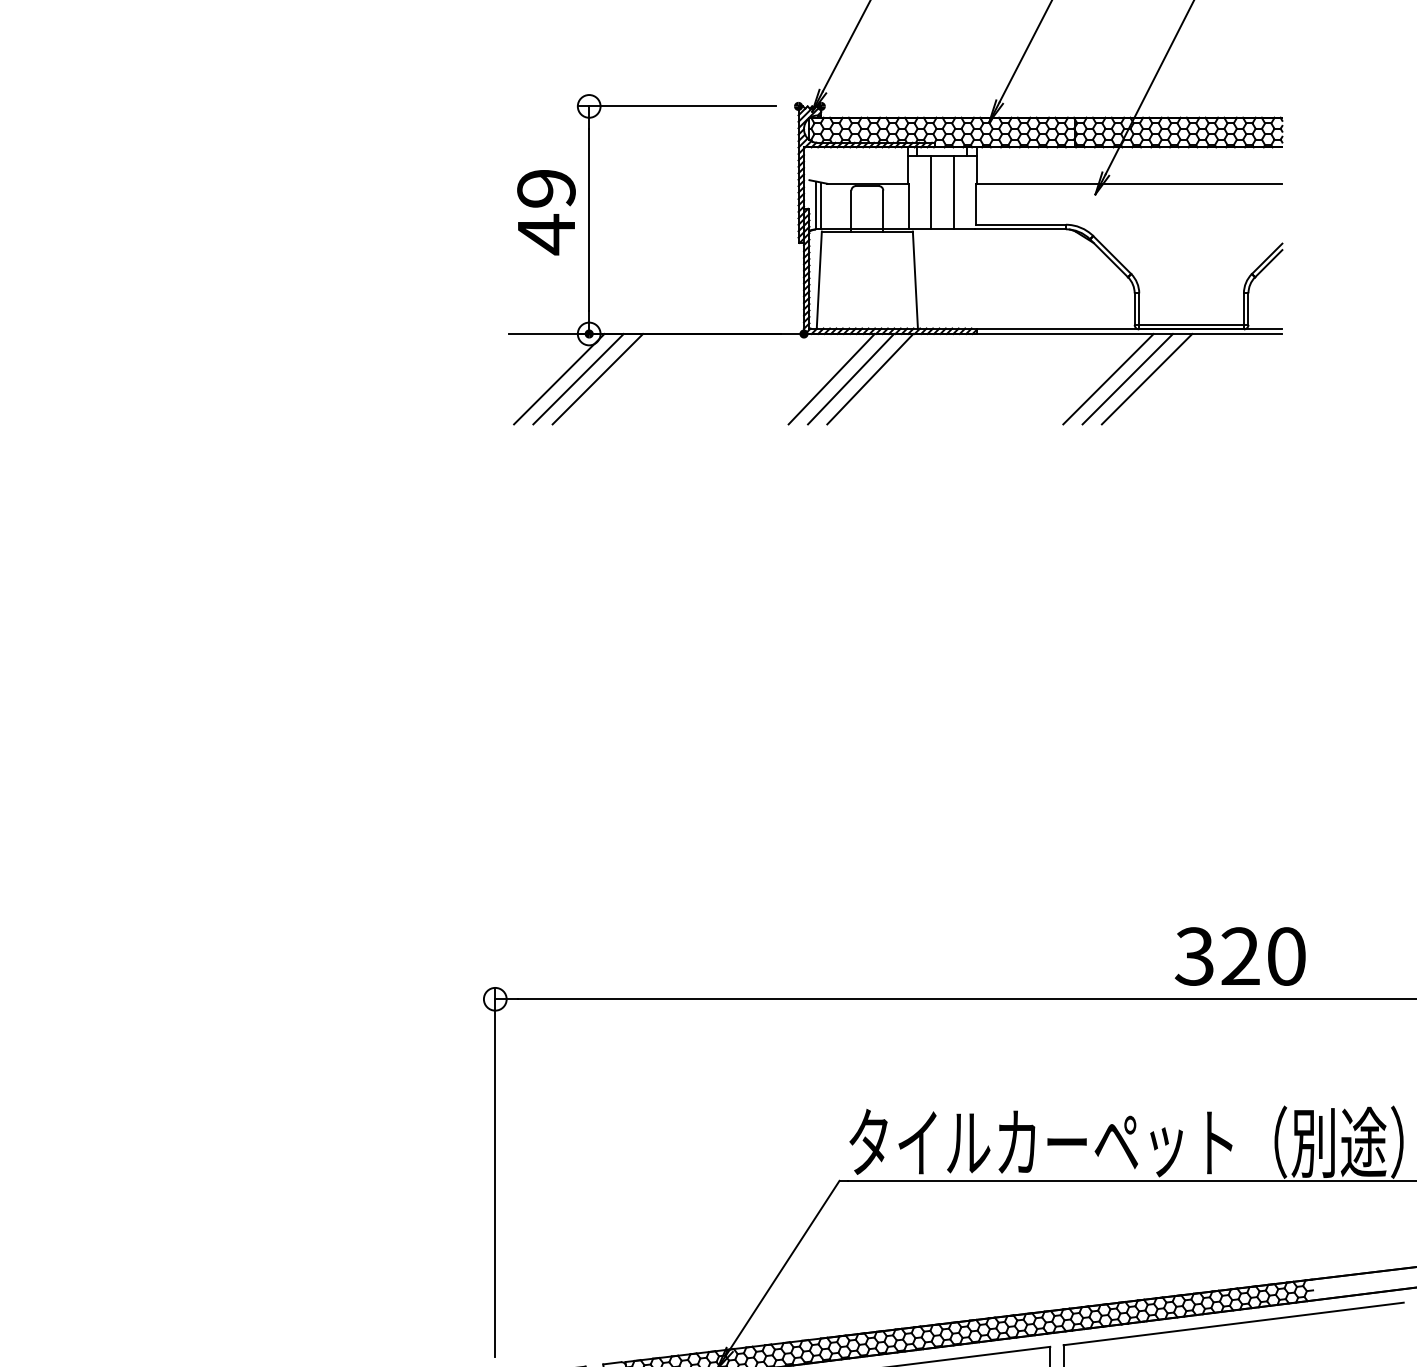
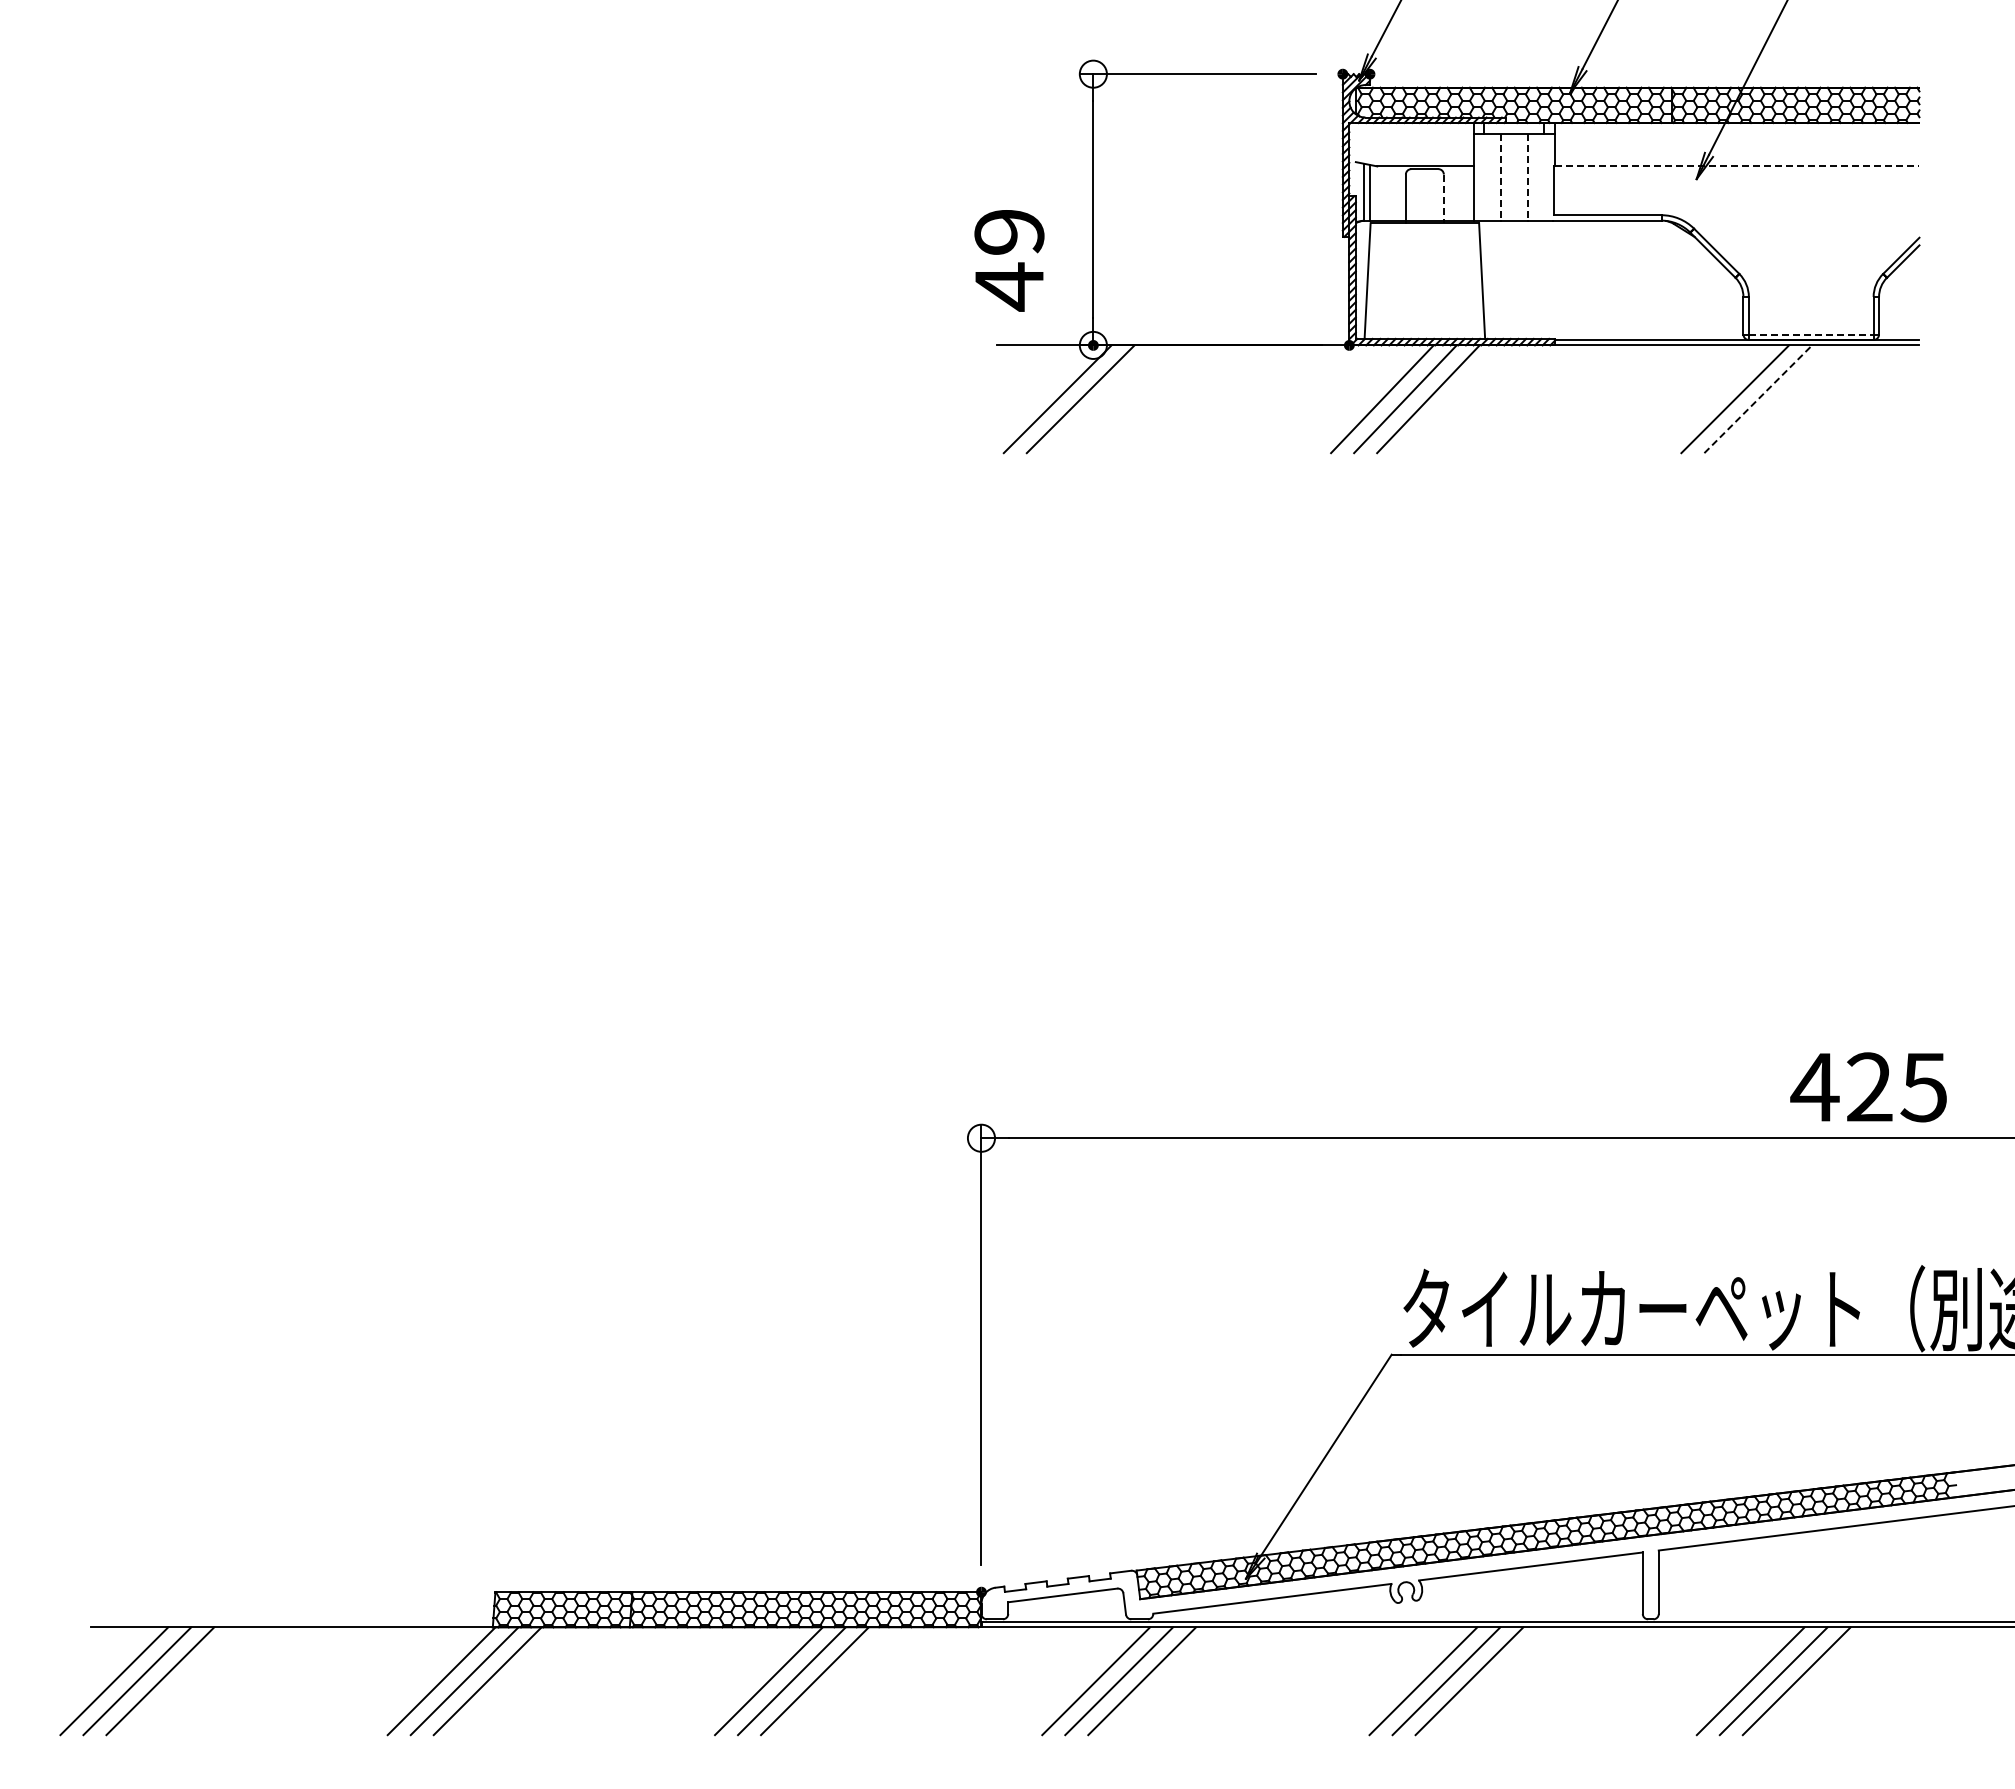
line: (1129, 183) -> (1737, 166), solid -> dashed
line: (930, 193) -> (1500, 177), solid -> dashed
line: (953, 193) -> (1527, 177), solid -> dashed
line: (882, 211) -> (1443, 199), solid -> dashed
text: (546, 212) -> (1009, 260), moved
line: (1191, 324) -> (1811, 334), solid -> dashed
line: (1147, 378) -> (1758, 398), solid -> dashed
line: (597, 379) -> (1103, 399), removed
line: (1108, 379) -> (1712, 399), removed
text: (1239, 956) -> (1868, 1087), 320 -> 425

